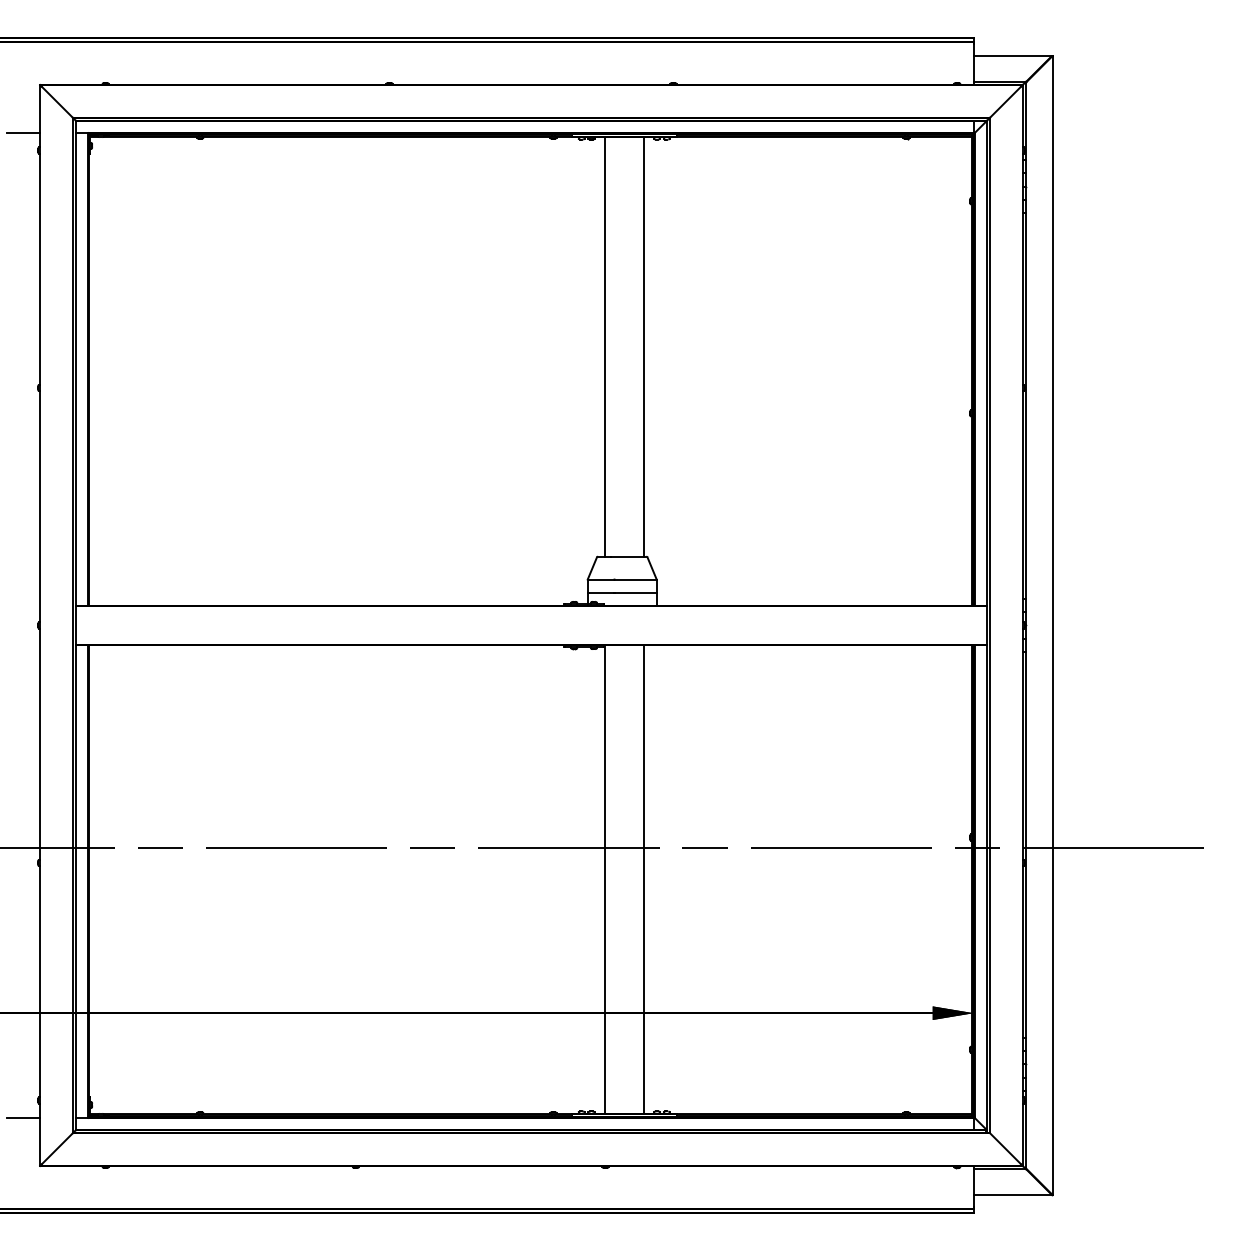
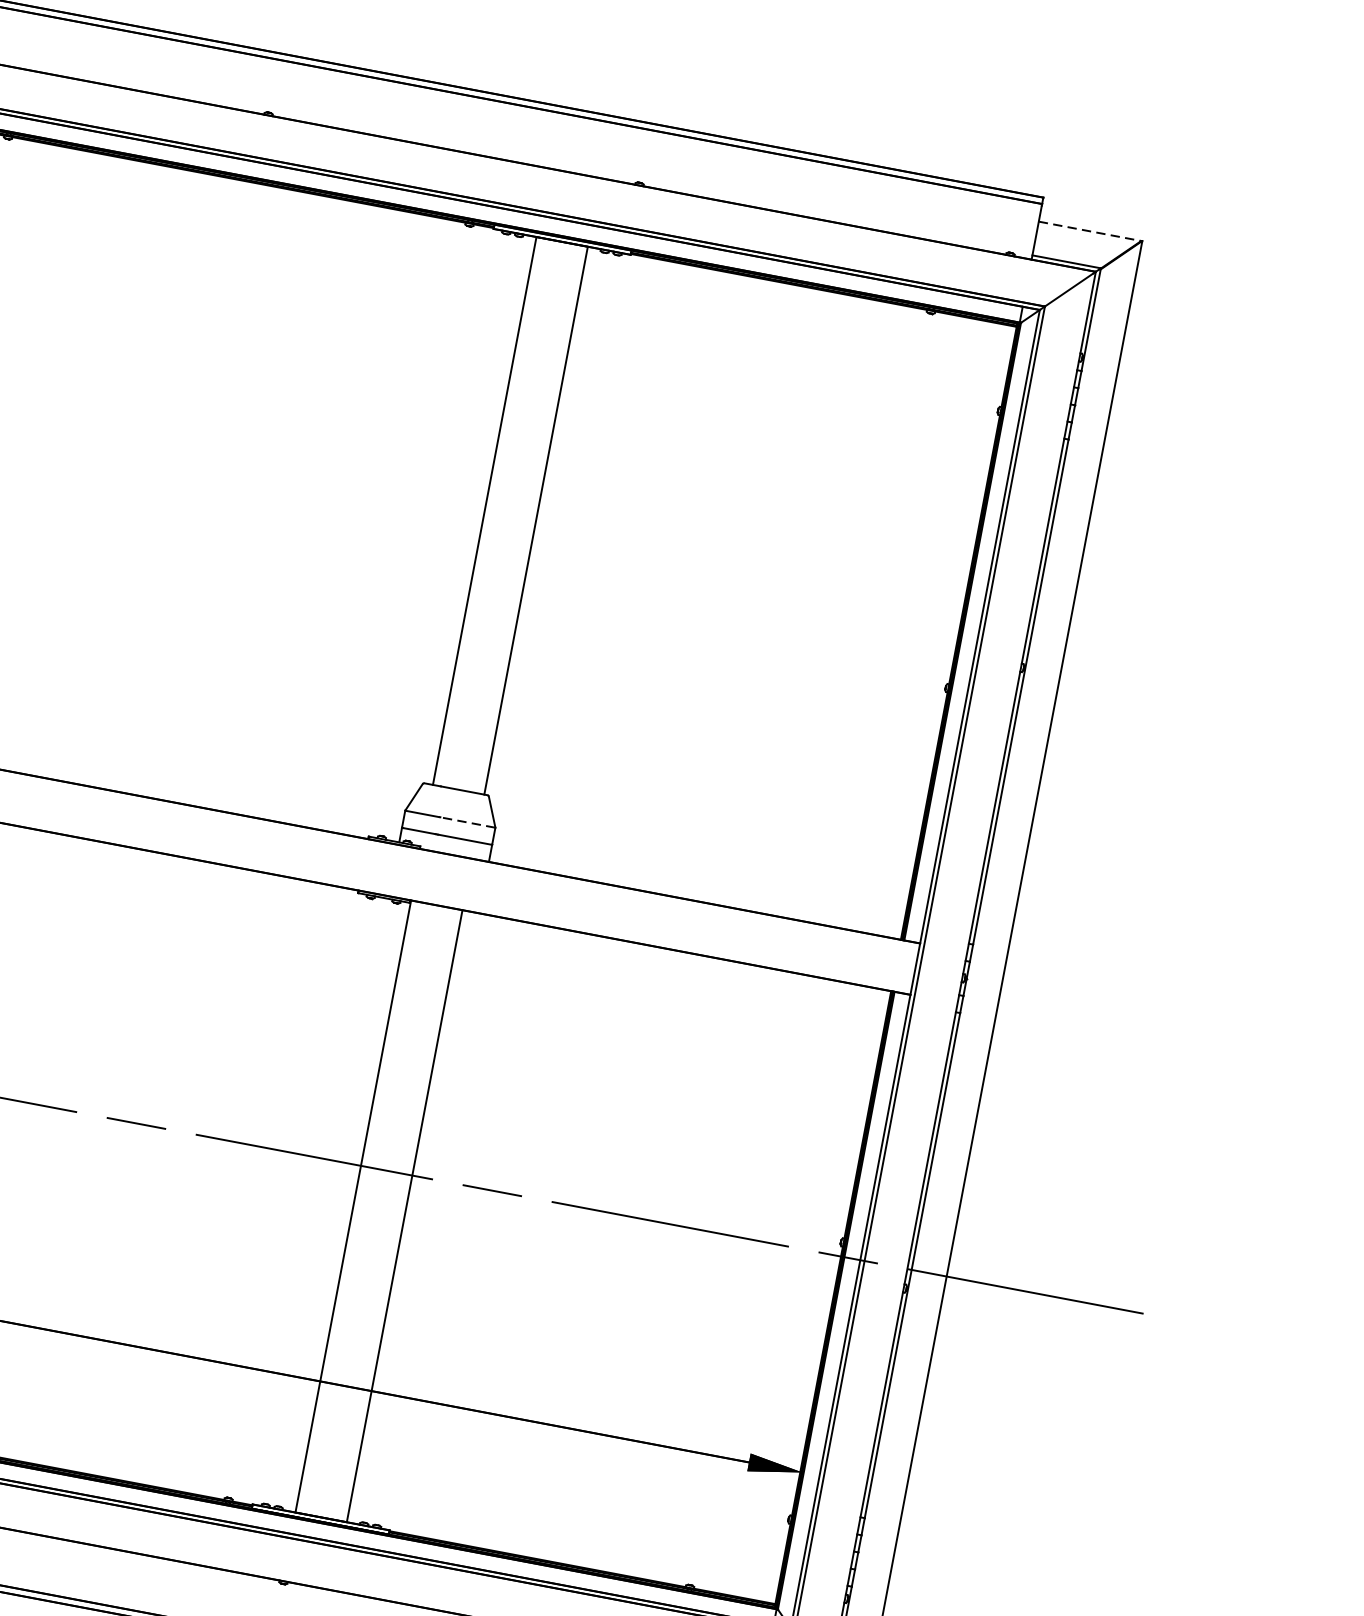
line: (1013, 55) -> (1090, 230), solid -> dashed
line: (635, 579) -> (467, 822), solid -> dashed

